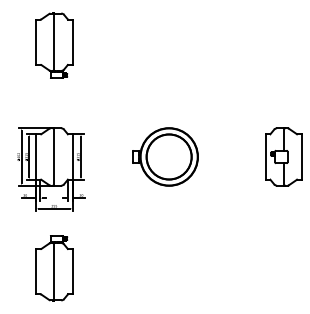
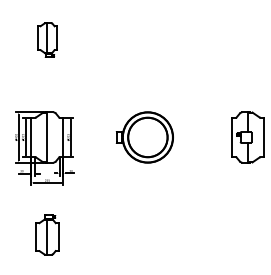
part: (54, 45) -> (47, 39), size x0.6
part: (54, 268) -> (47, 235), size x0.7

